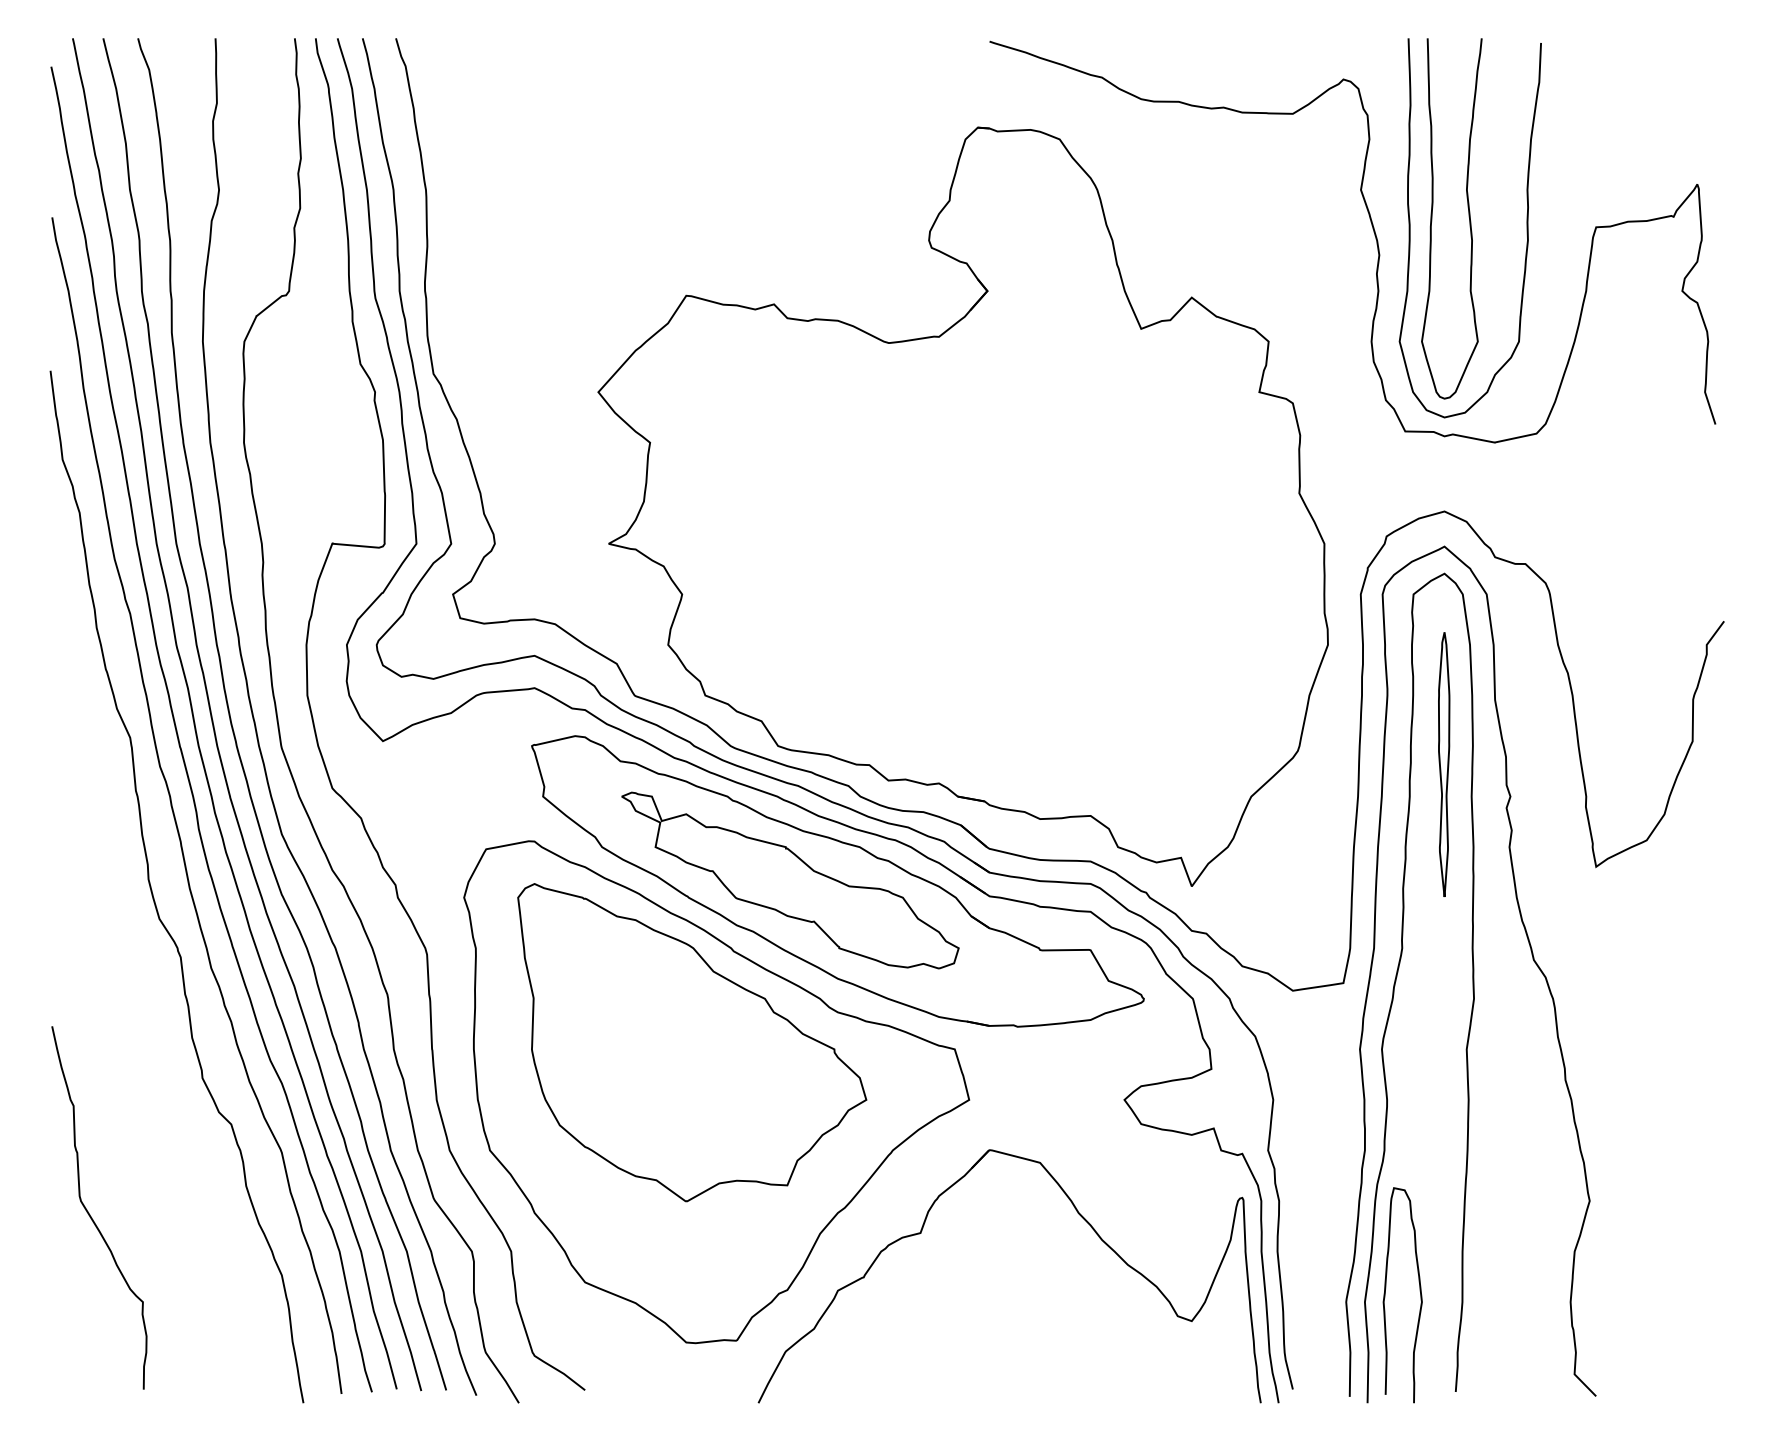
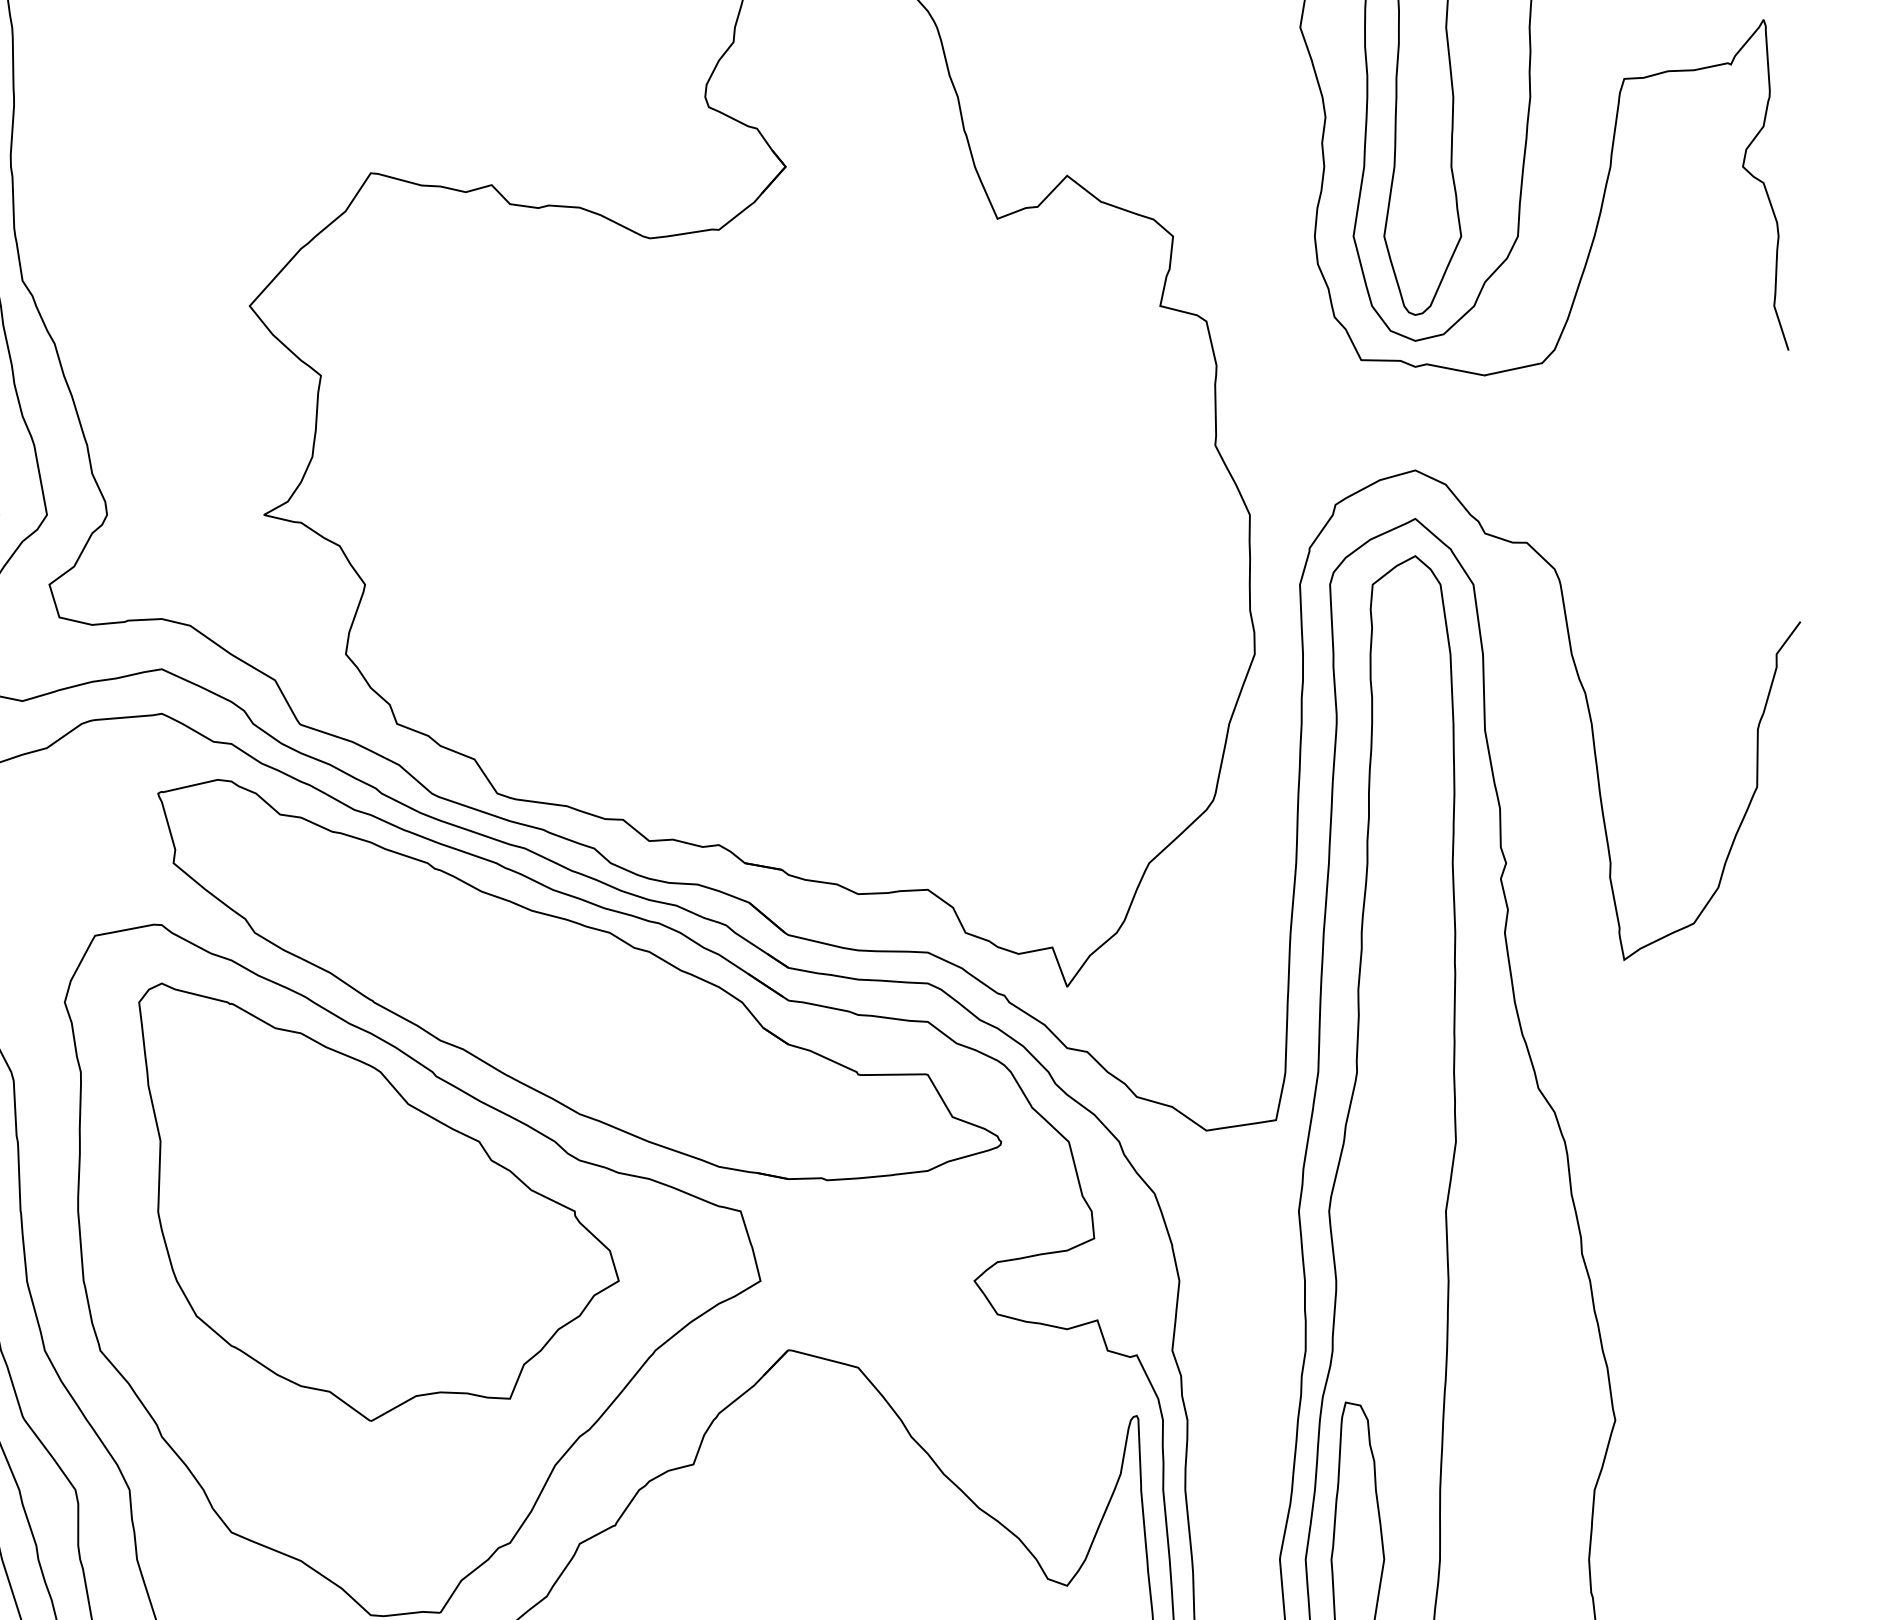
part: (1444, 764) -> (1415, 818), removed
part: (790, 880) -> (514, 978), removed

